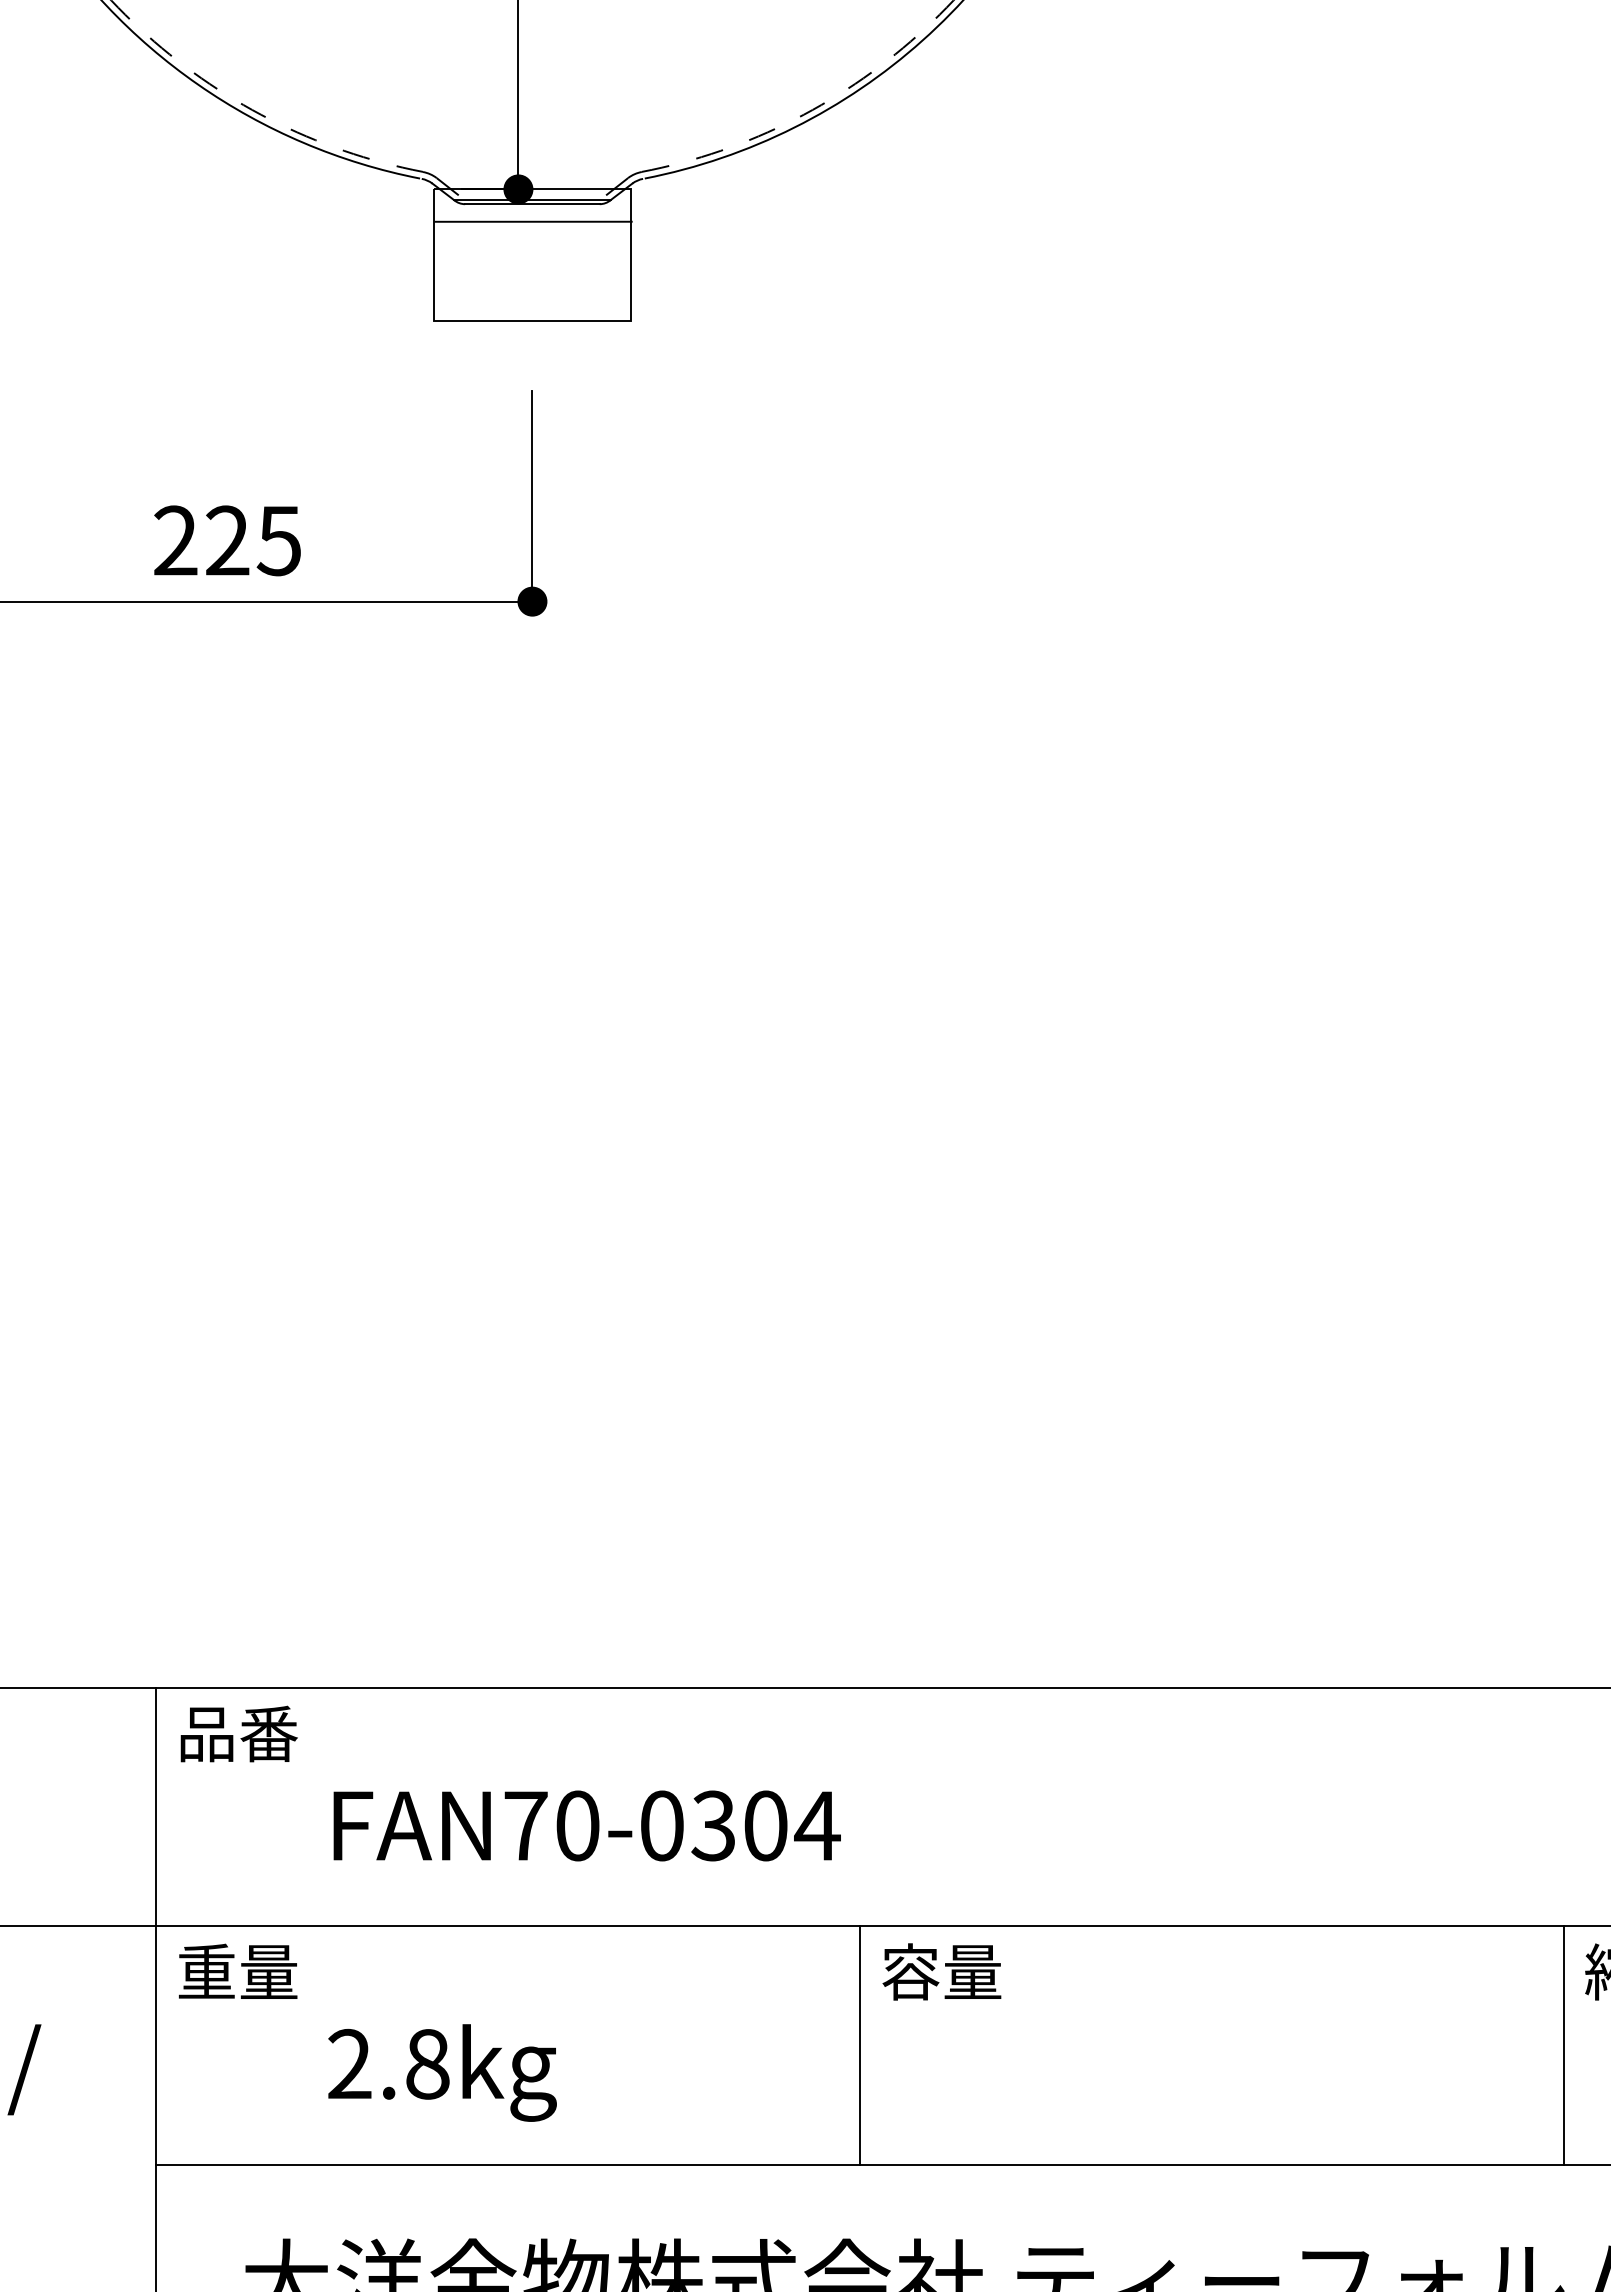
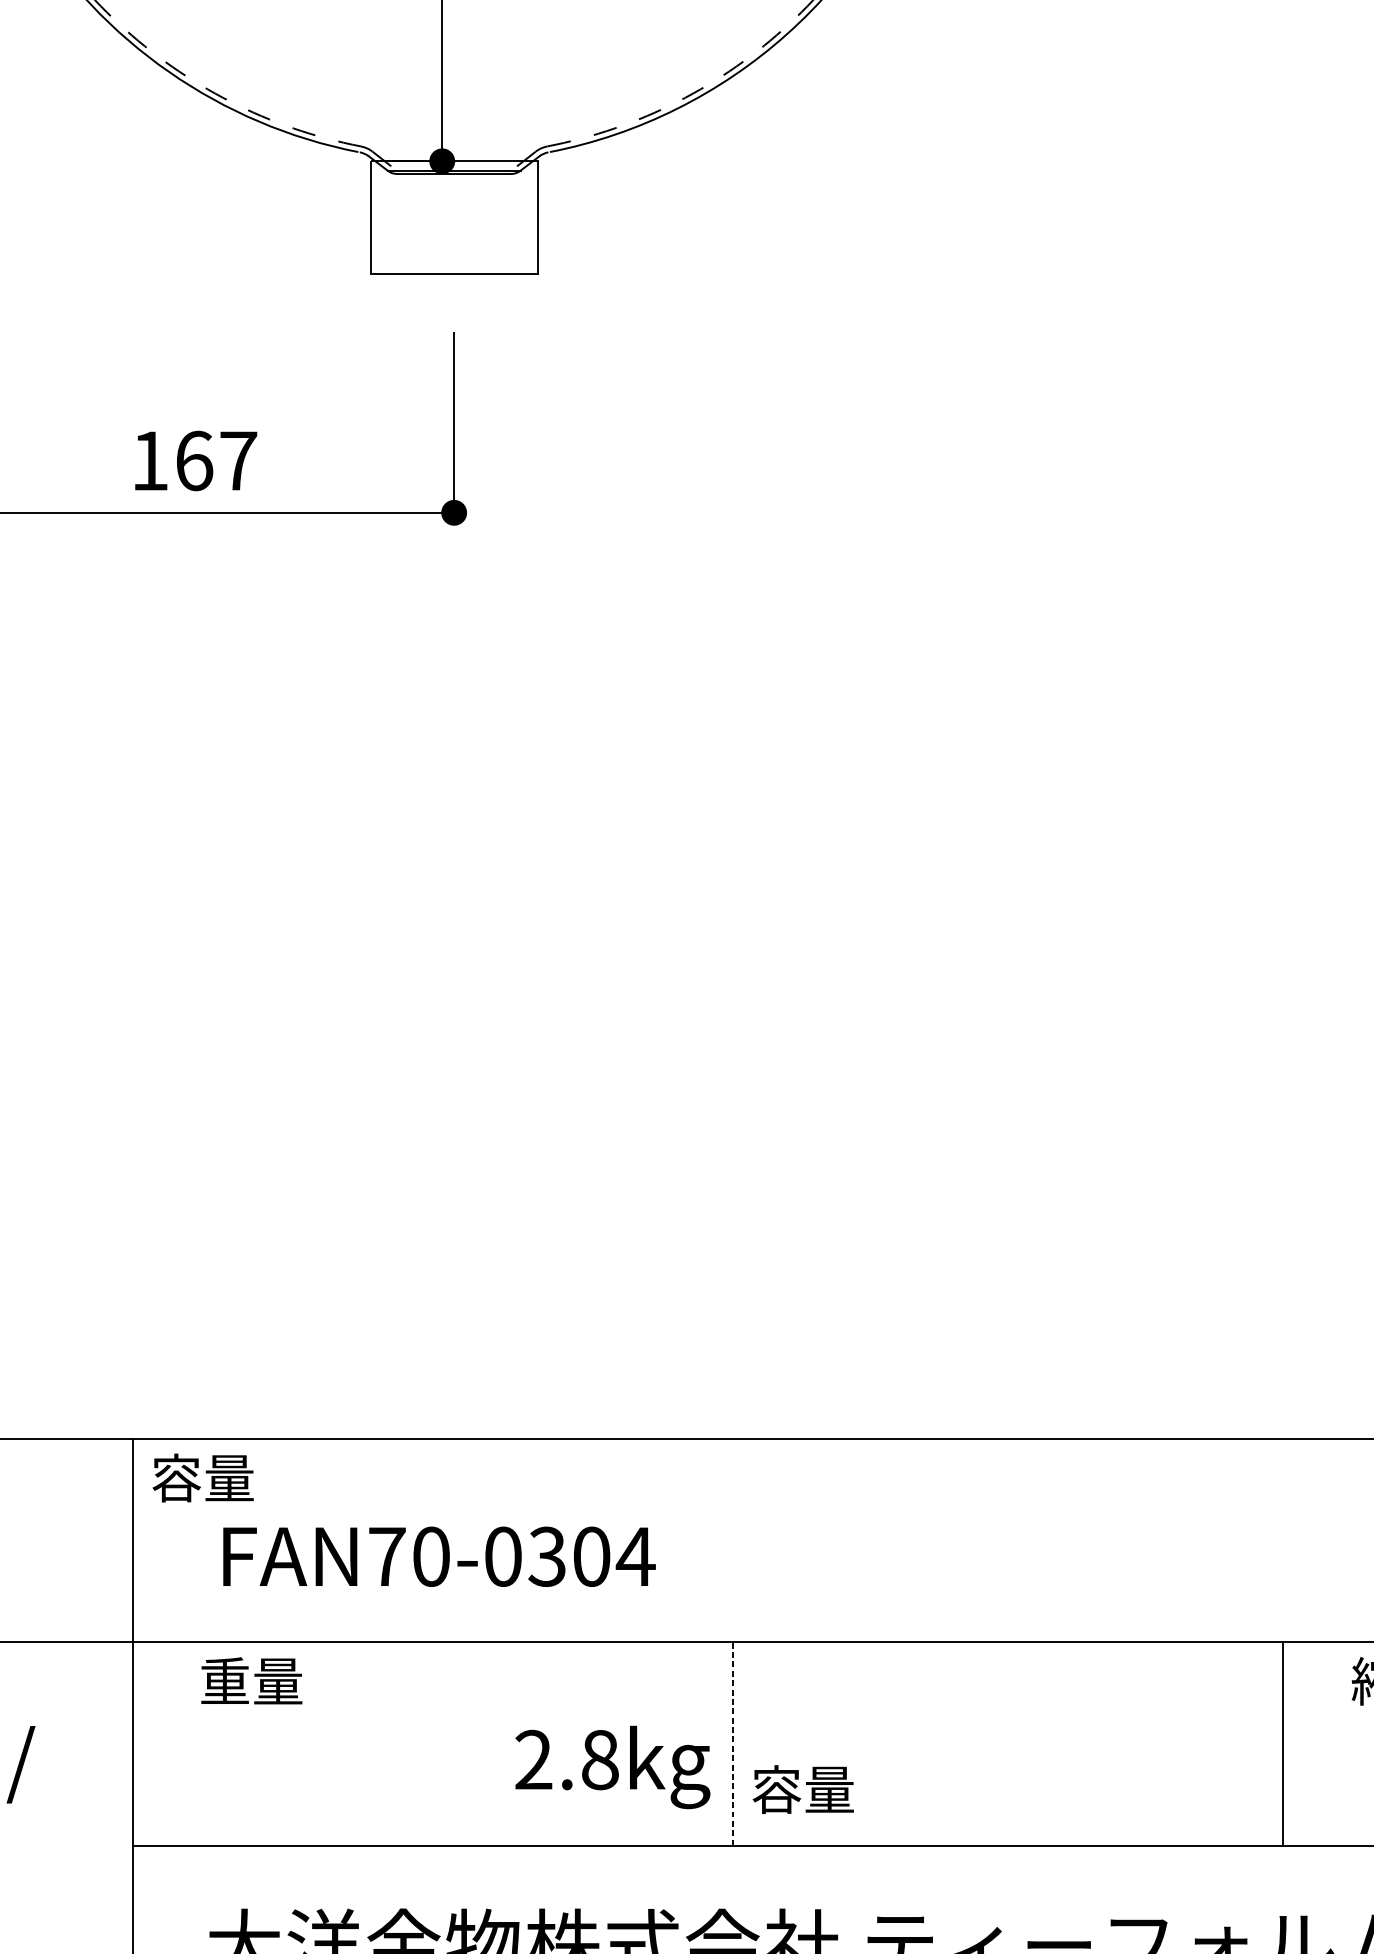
line: (533, 221) -> (455, 188), removed
text: (227, 540) -> (194, 460), 225 -> 167
text: (237, 1733) -> (202, 1477), 品番 -> 容量
text: (586, 1825) -> (438, 1556), moved
text: (238, 1970) -> (252, 1680), moved
text: (941, 1971) -> (802, 1789), moved
line: (859, 2045) -> (733, 1744), solid -> dashed
line: (1563, 2045) -> (1283, 1744), moved
text: (442, 2072) -> (612, 1767), moved

